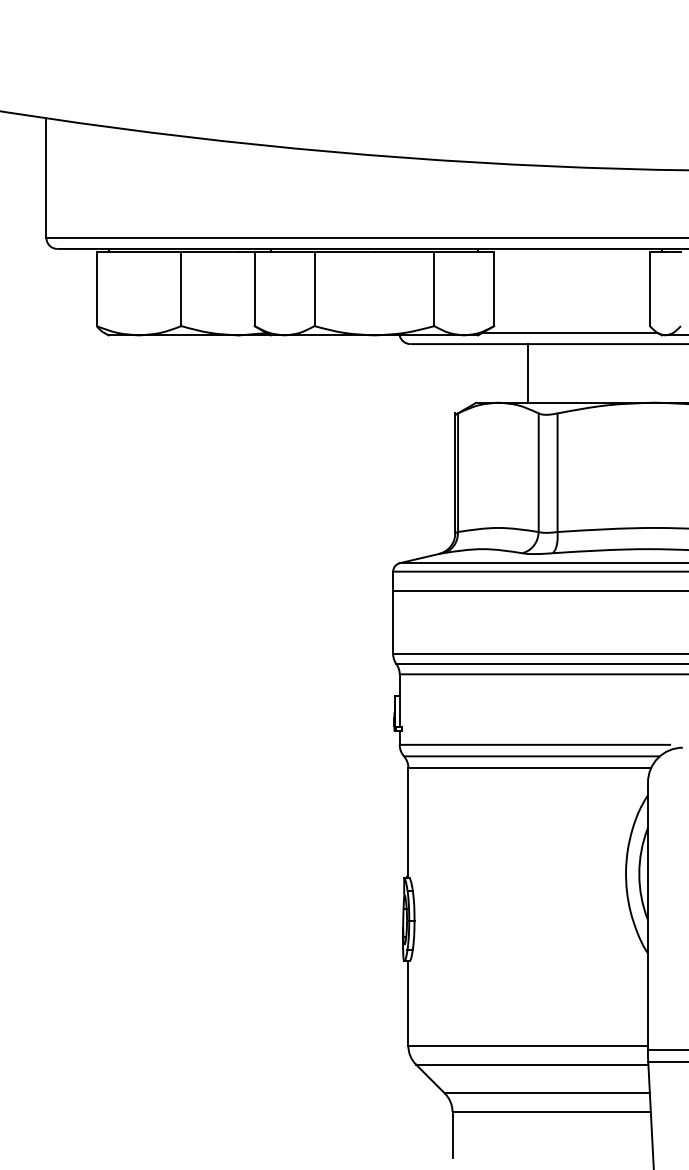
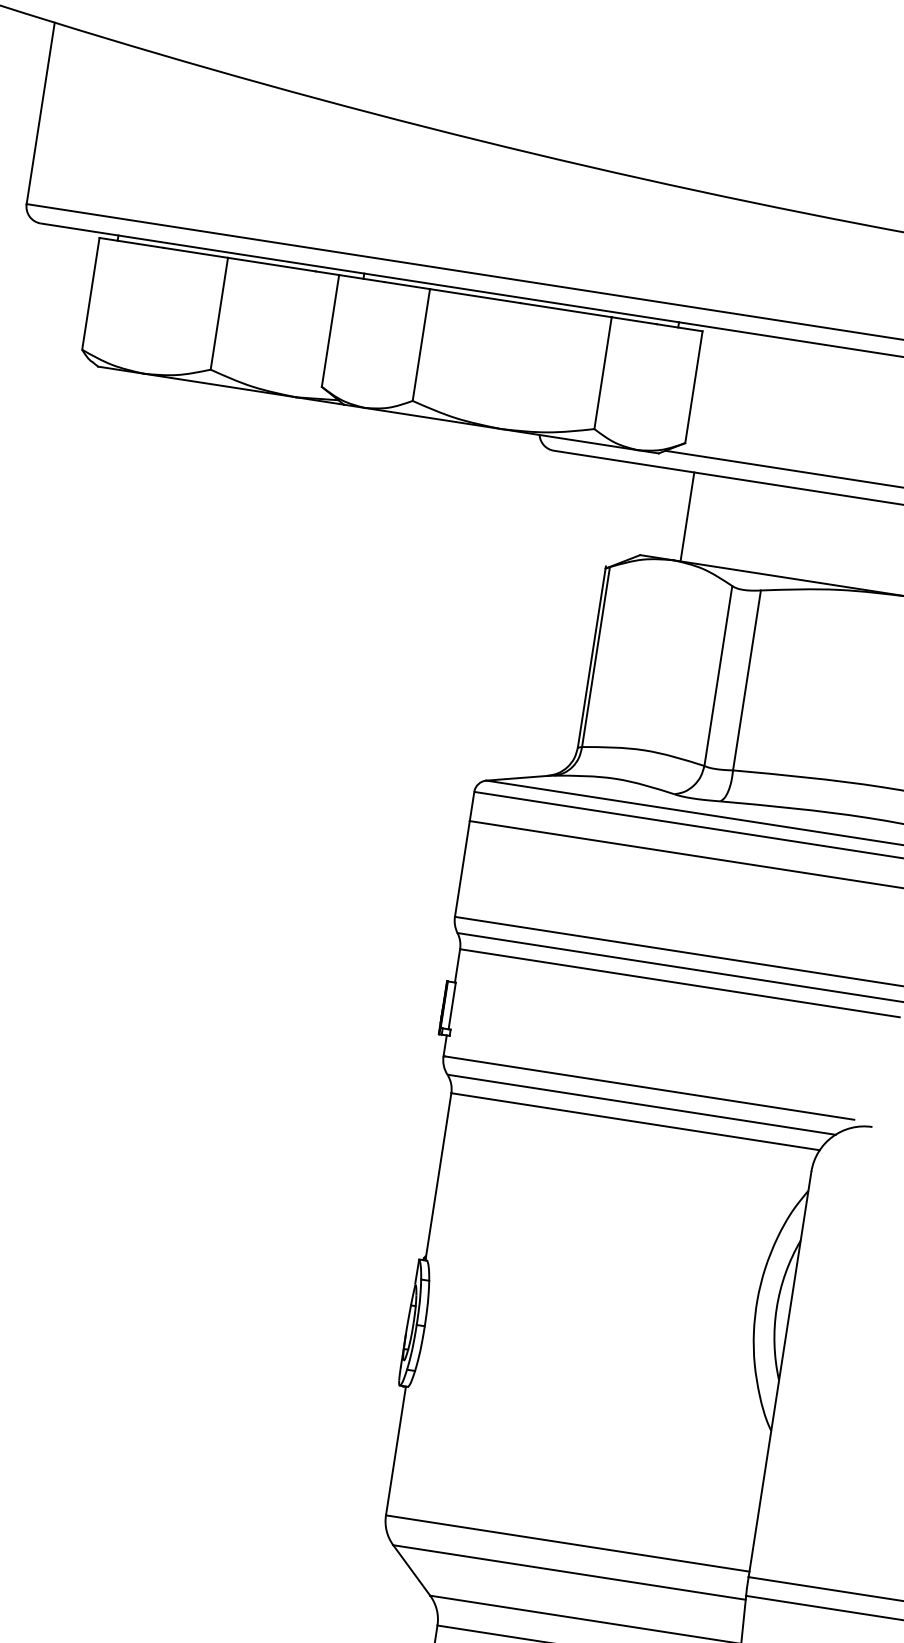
line: (527, 373) -> (686, 516), moved

